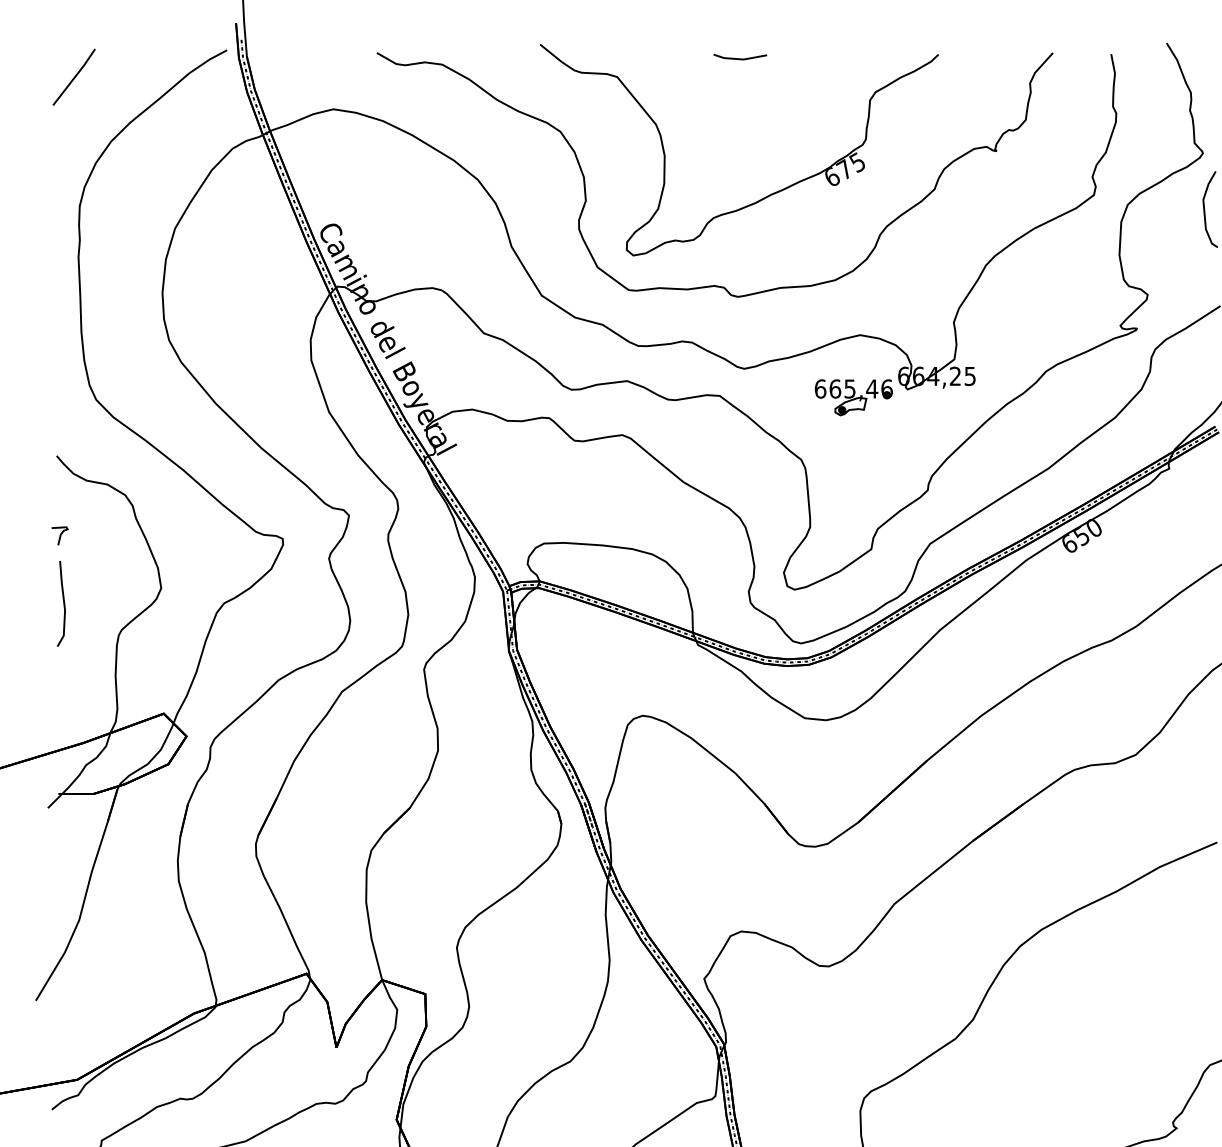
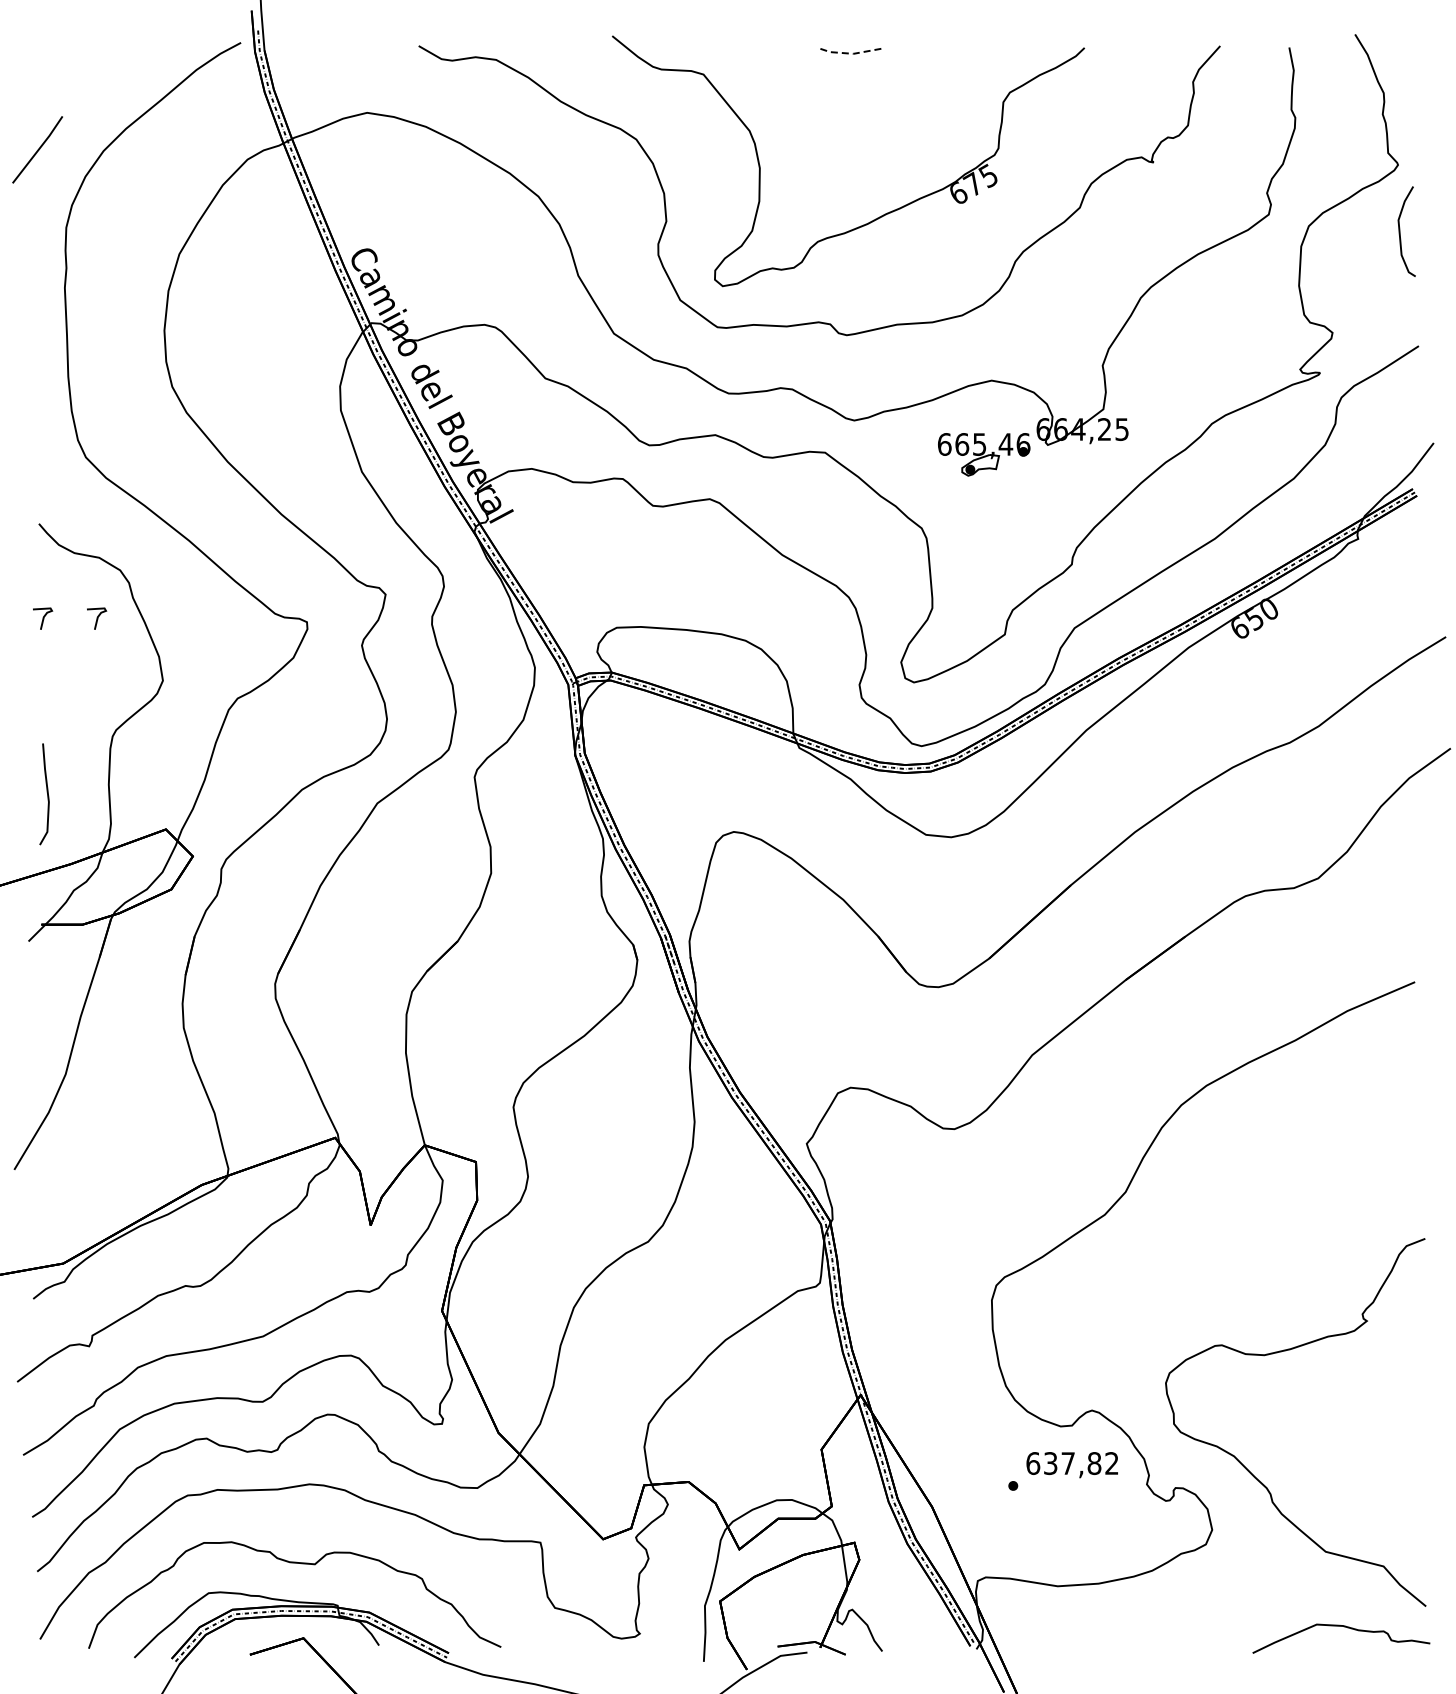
line: (739, 59) -> (848, 53), solid -> dashed
line: (74, 76) -> (37, 149), moved
curve: (106, 535) -> (97, 618), added
line: (63, 602) -> (46, 792), moved

